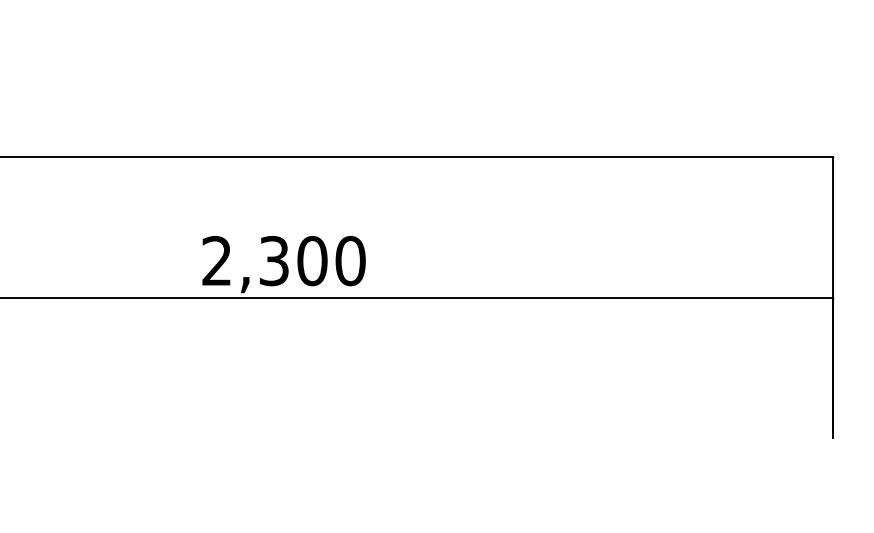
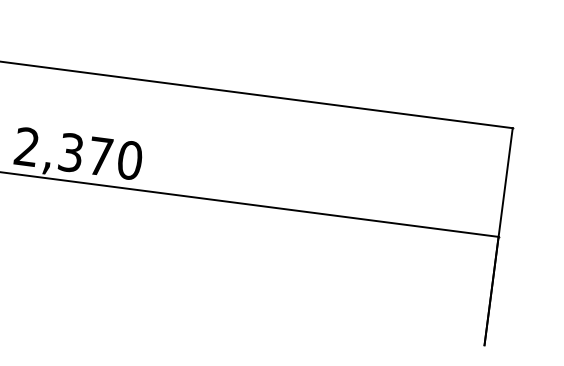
text: (312, 260) -> (100, 156), 2,300 -> 2,370

